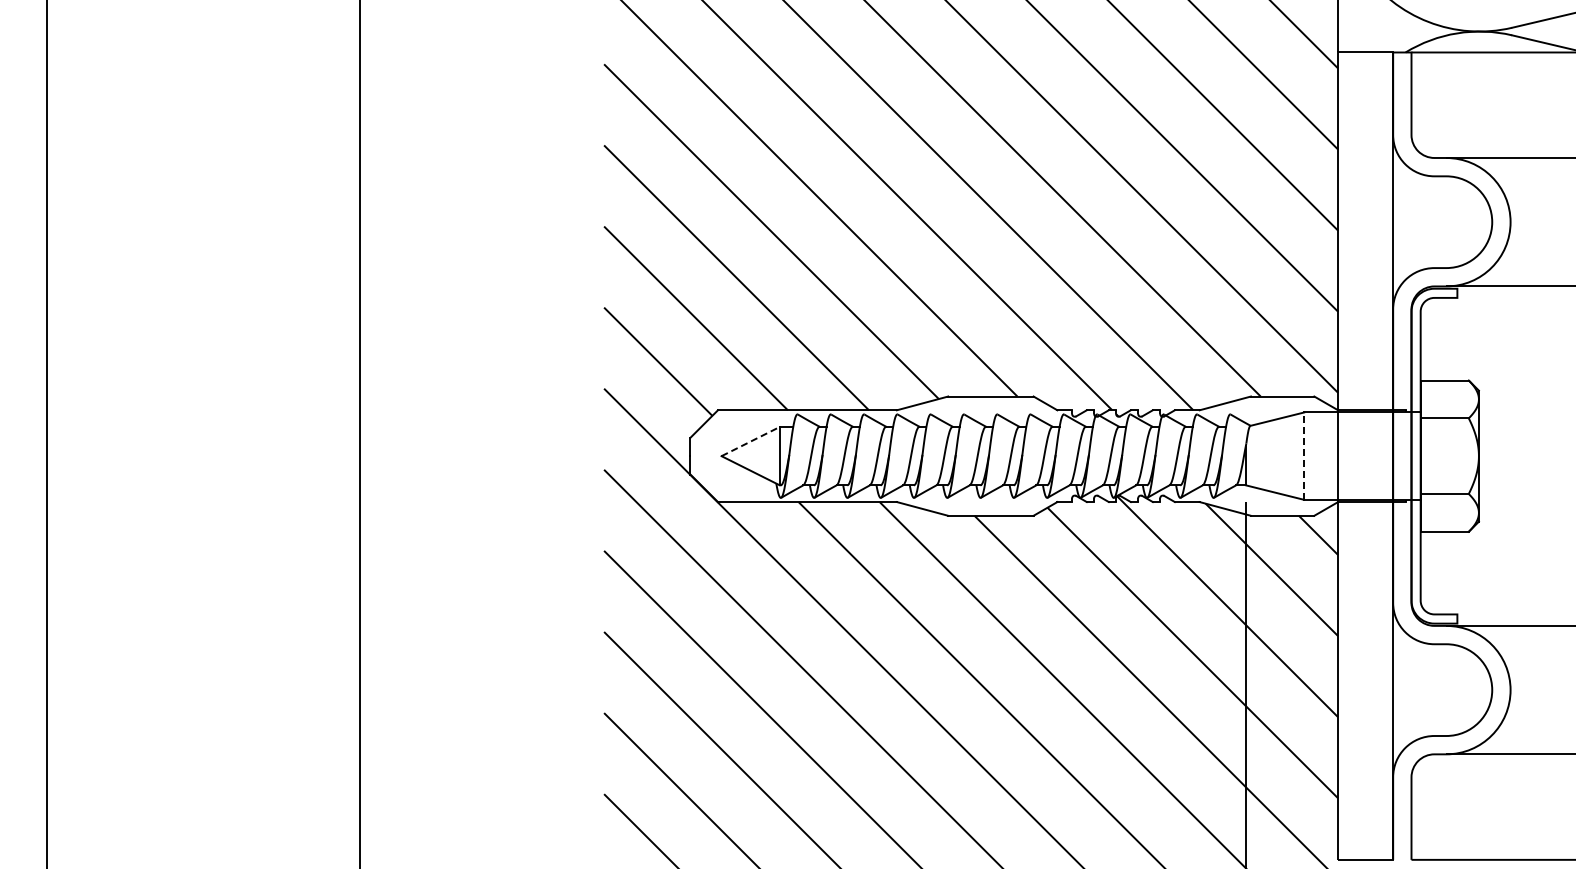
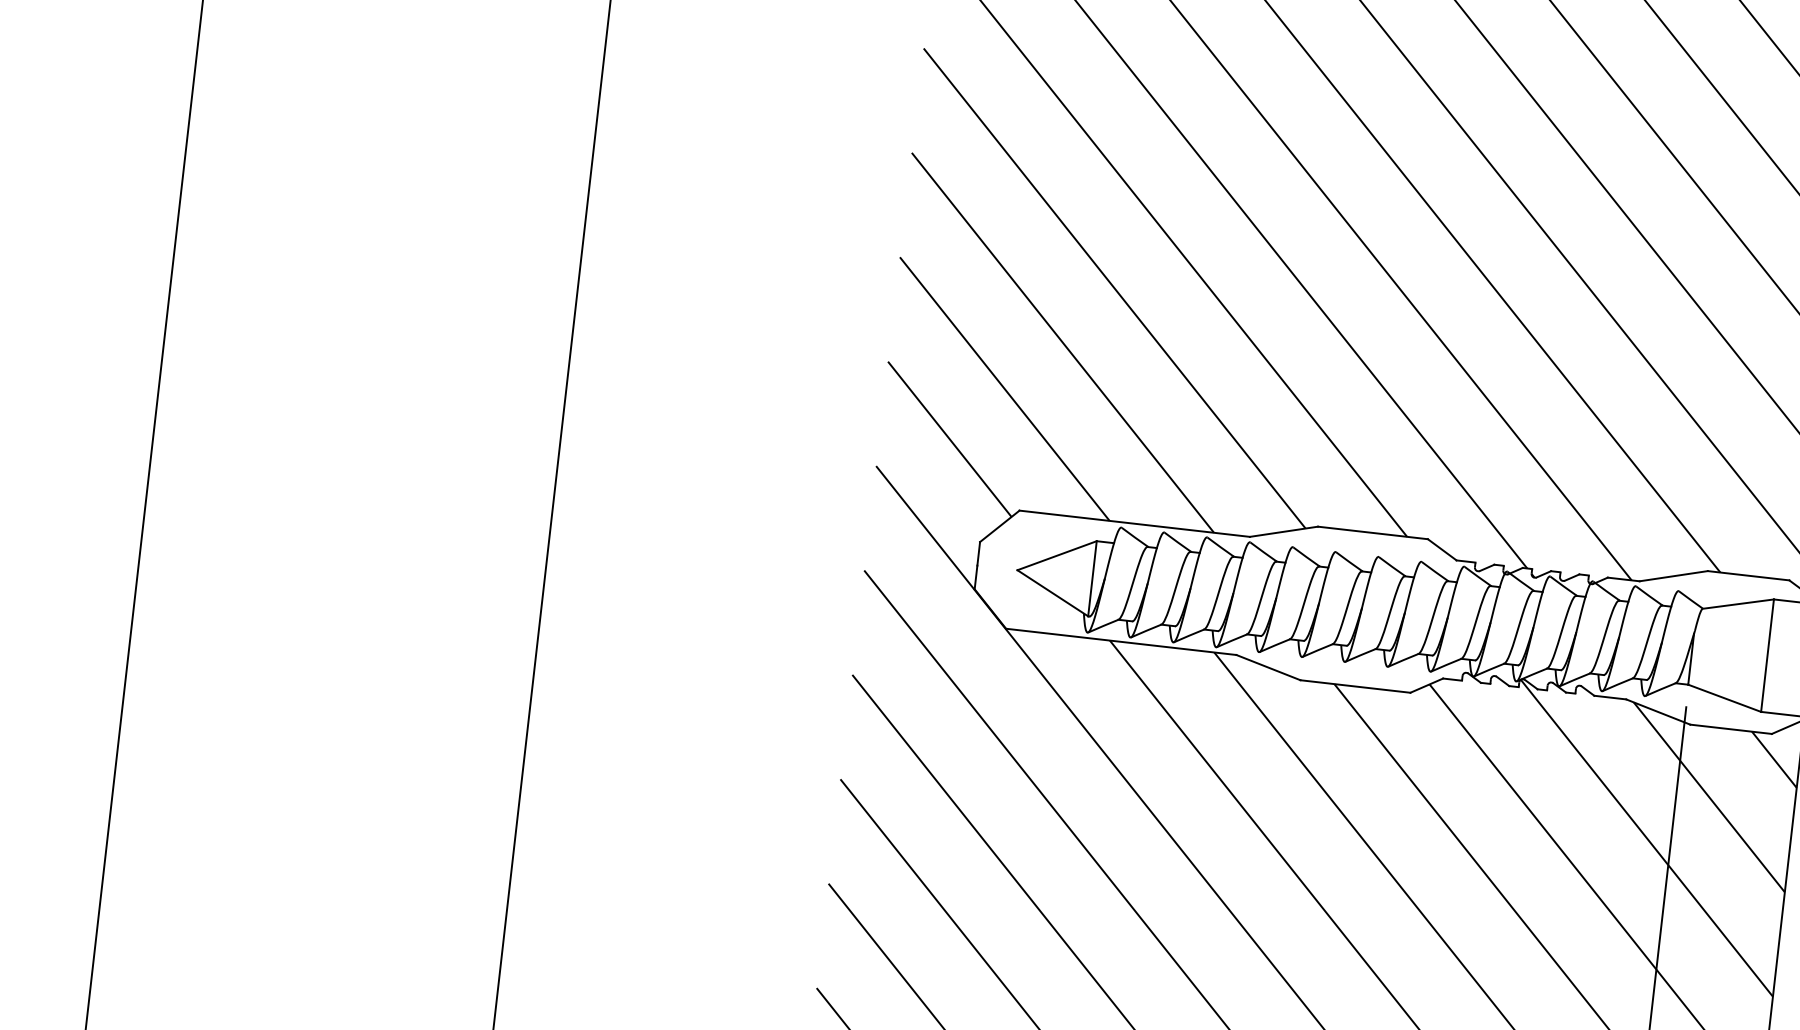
line: (750, 441) -> (1056, 555), dashed -> solid
line: (1304, 456) -> (1767, 656), dashed -> solid

